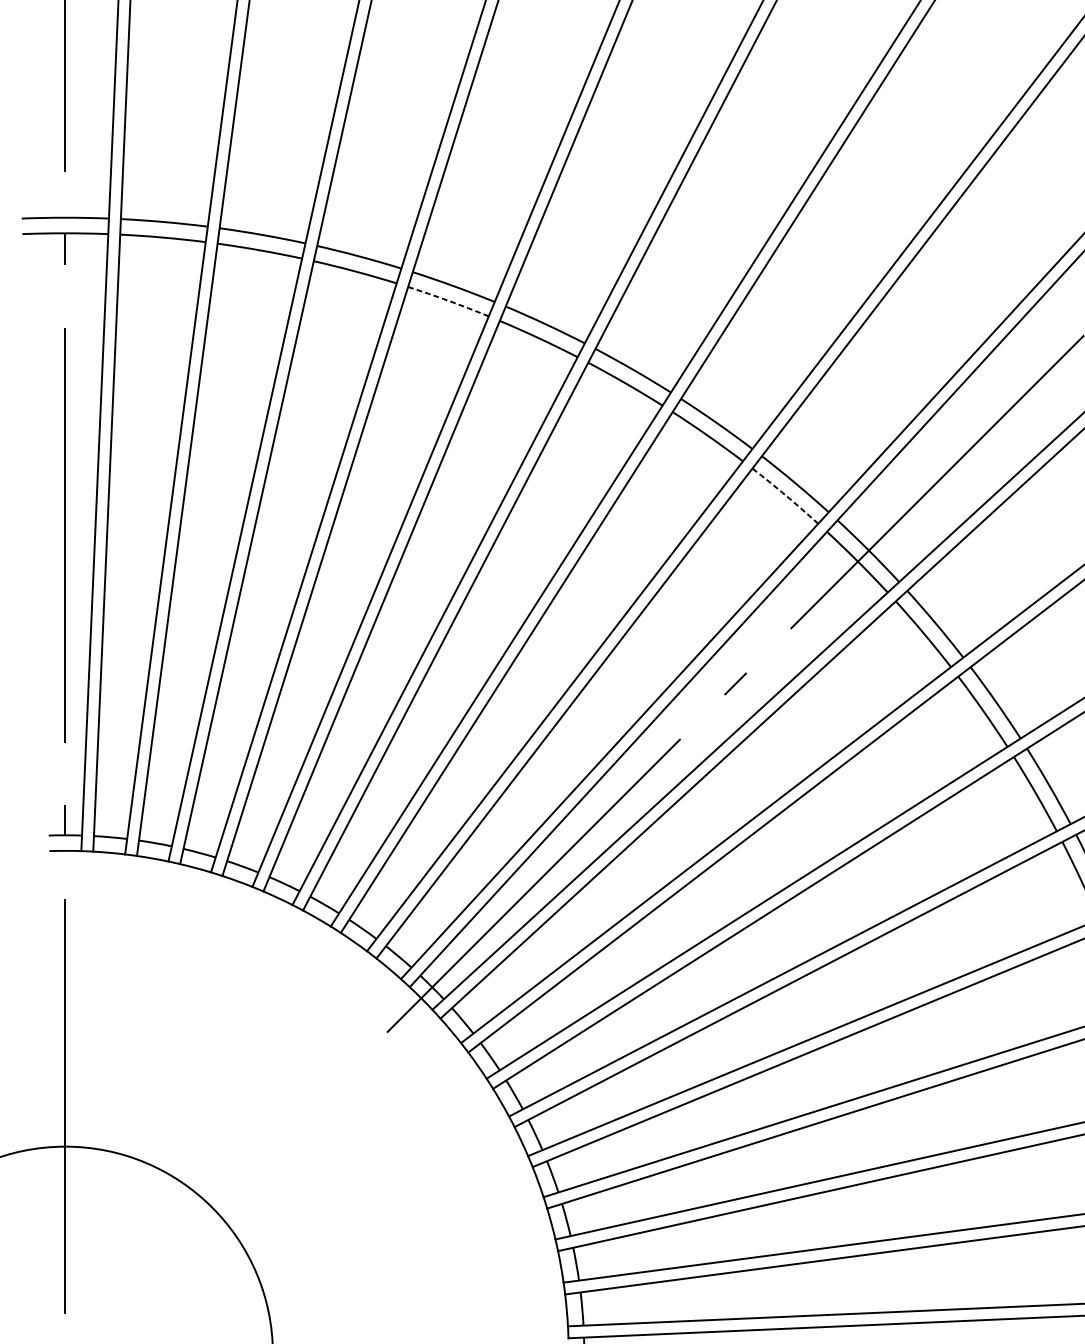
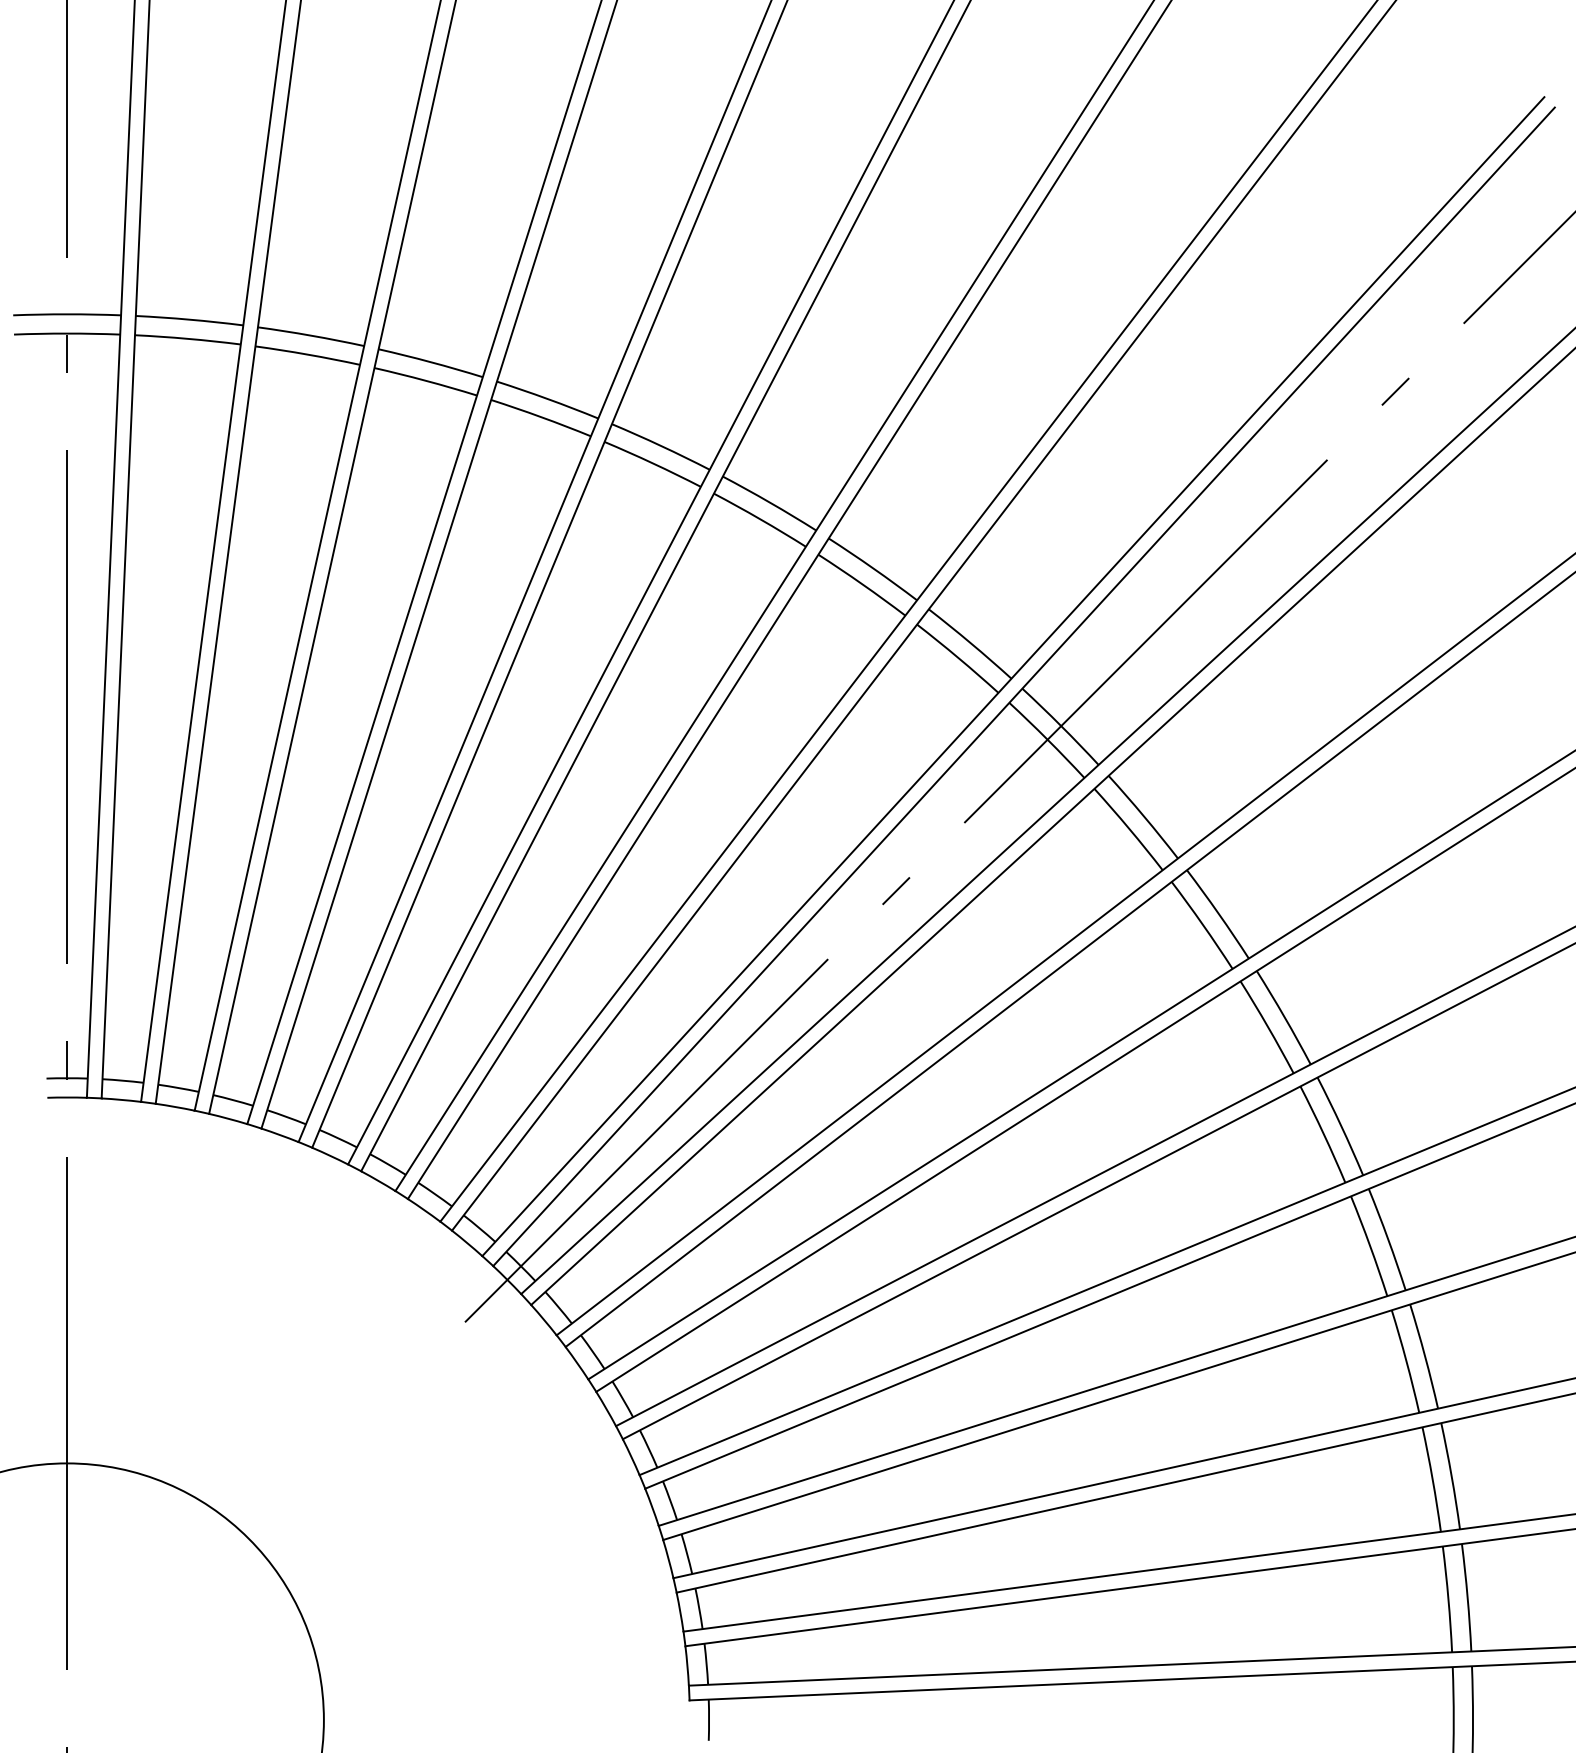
arc: (448, 301) -> (541, 417), dashed -> solid
arc: (785, 495) -> (958, 657), dashed -> solid

